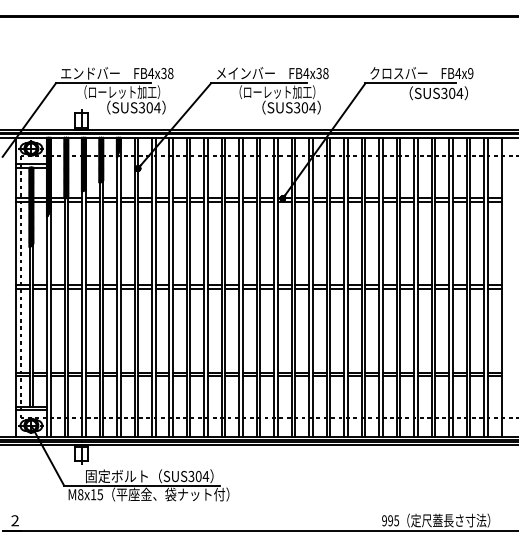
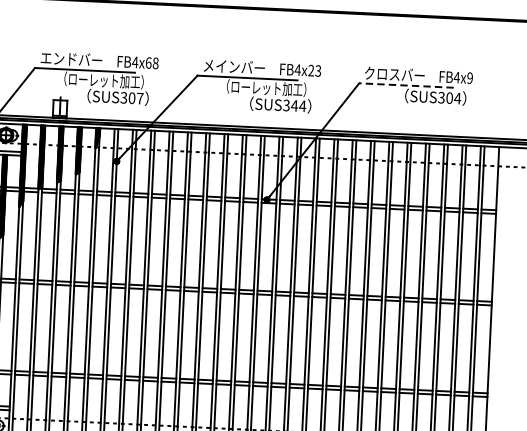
text: (163, 73) -> (148, 62), FB4x38 -> FB4x68
text: (322, 73) -> (314, 70), FB4x38 -> FB4x23
line: (410, 83) -> (406, 85), solid -> dashed
text: (157, 107) -> (140, 98), SUS304 -> SUS307
text: (304, 107) -> (294, 105), SUS304 -> SUS344

